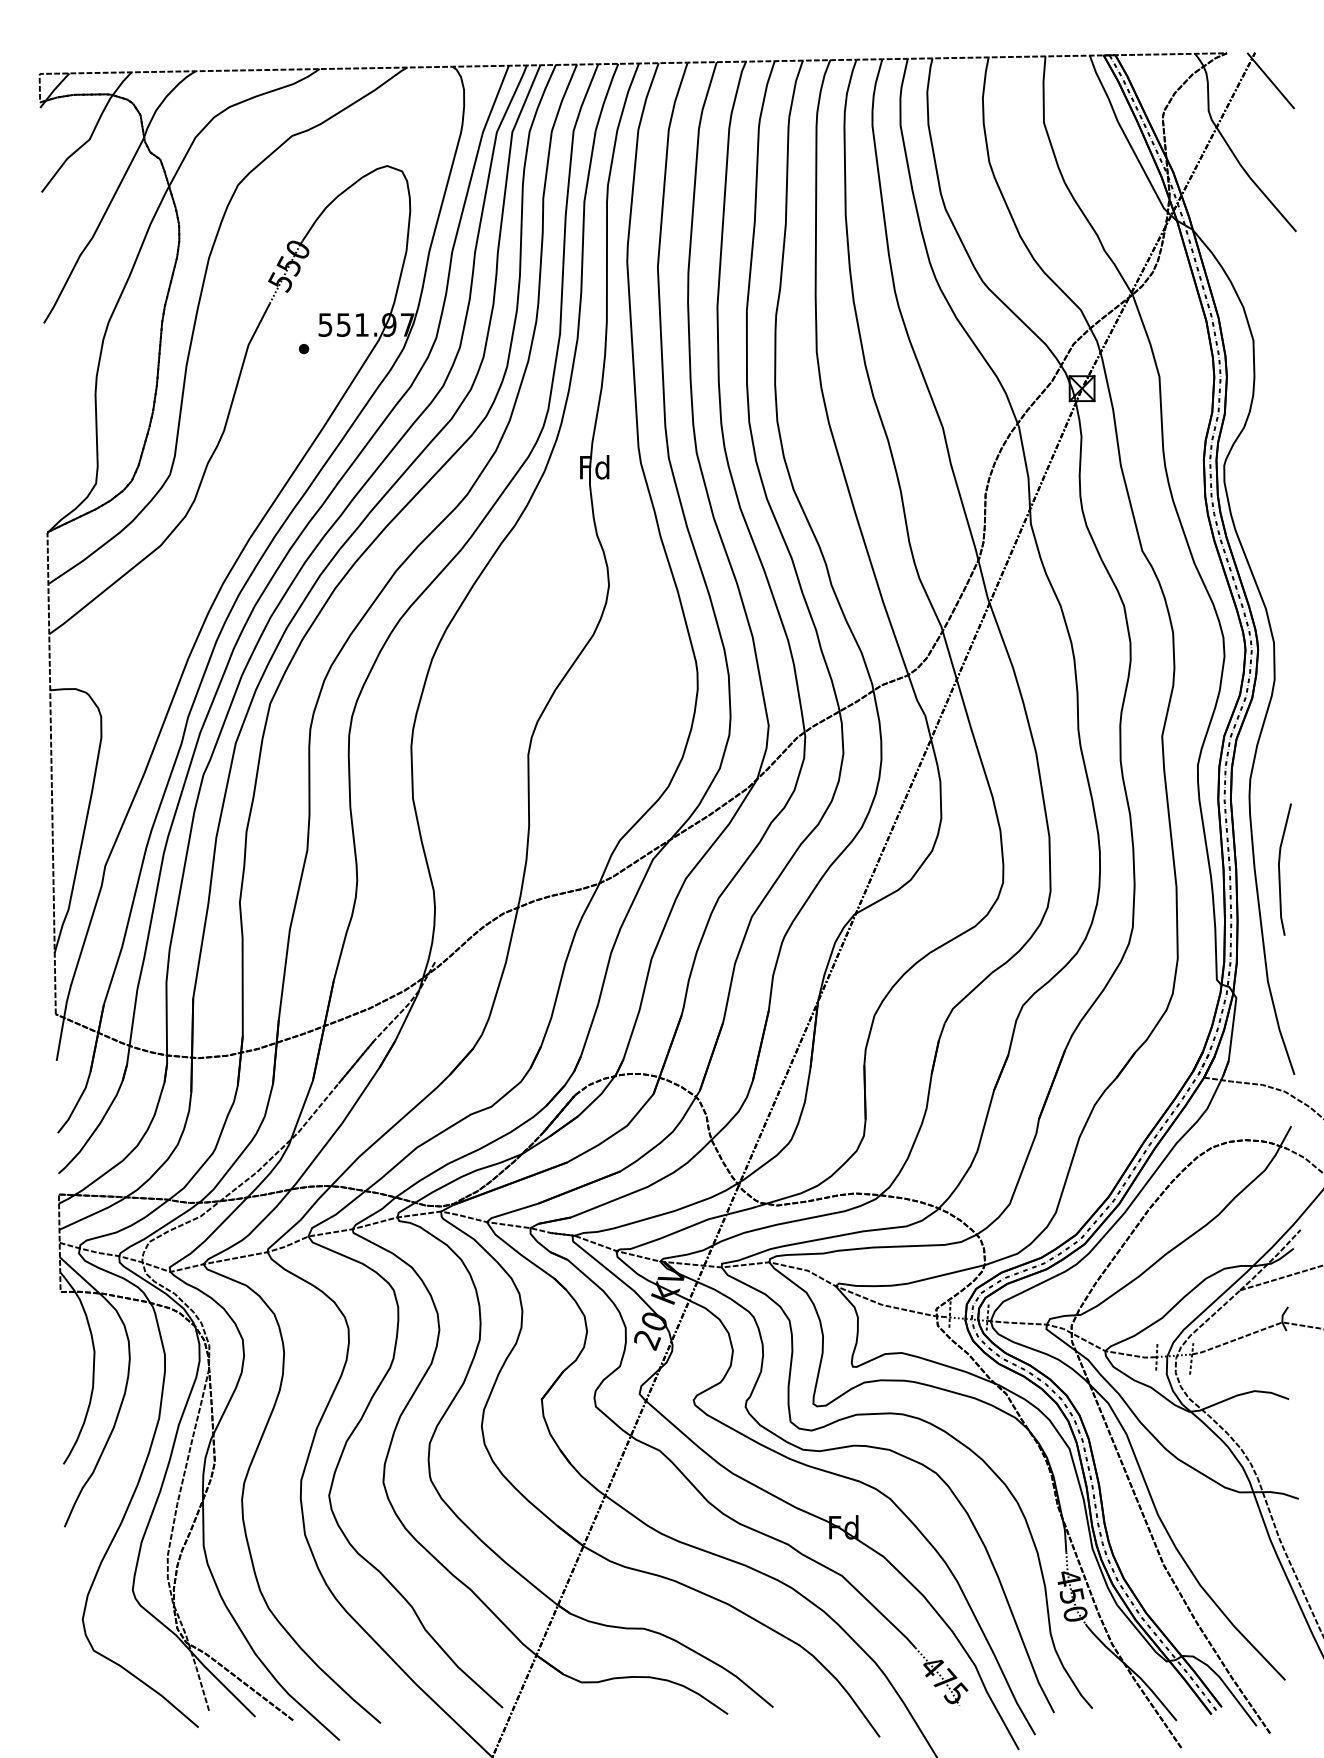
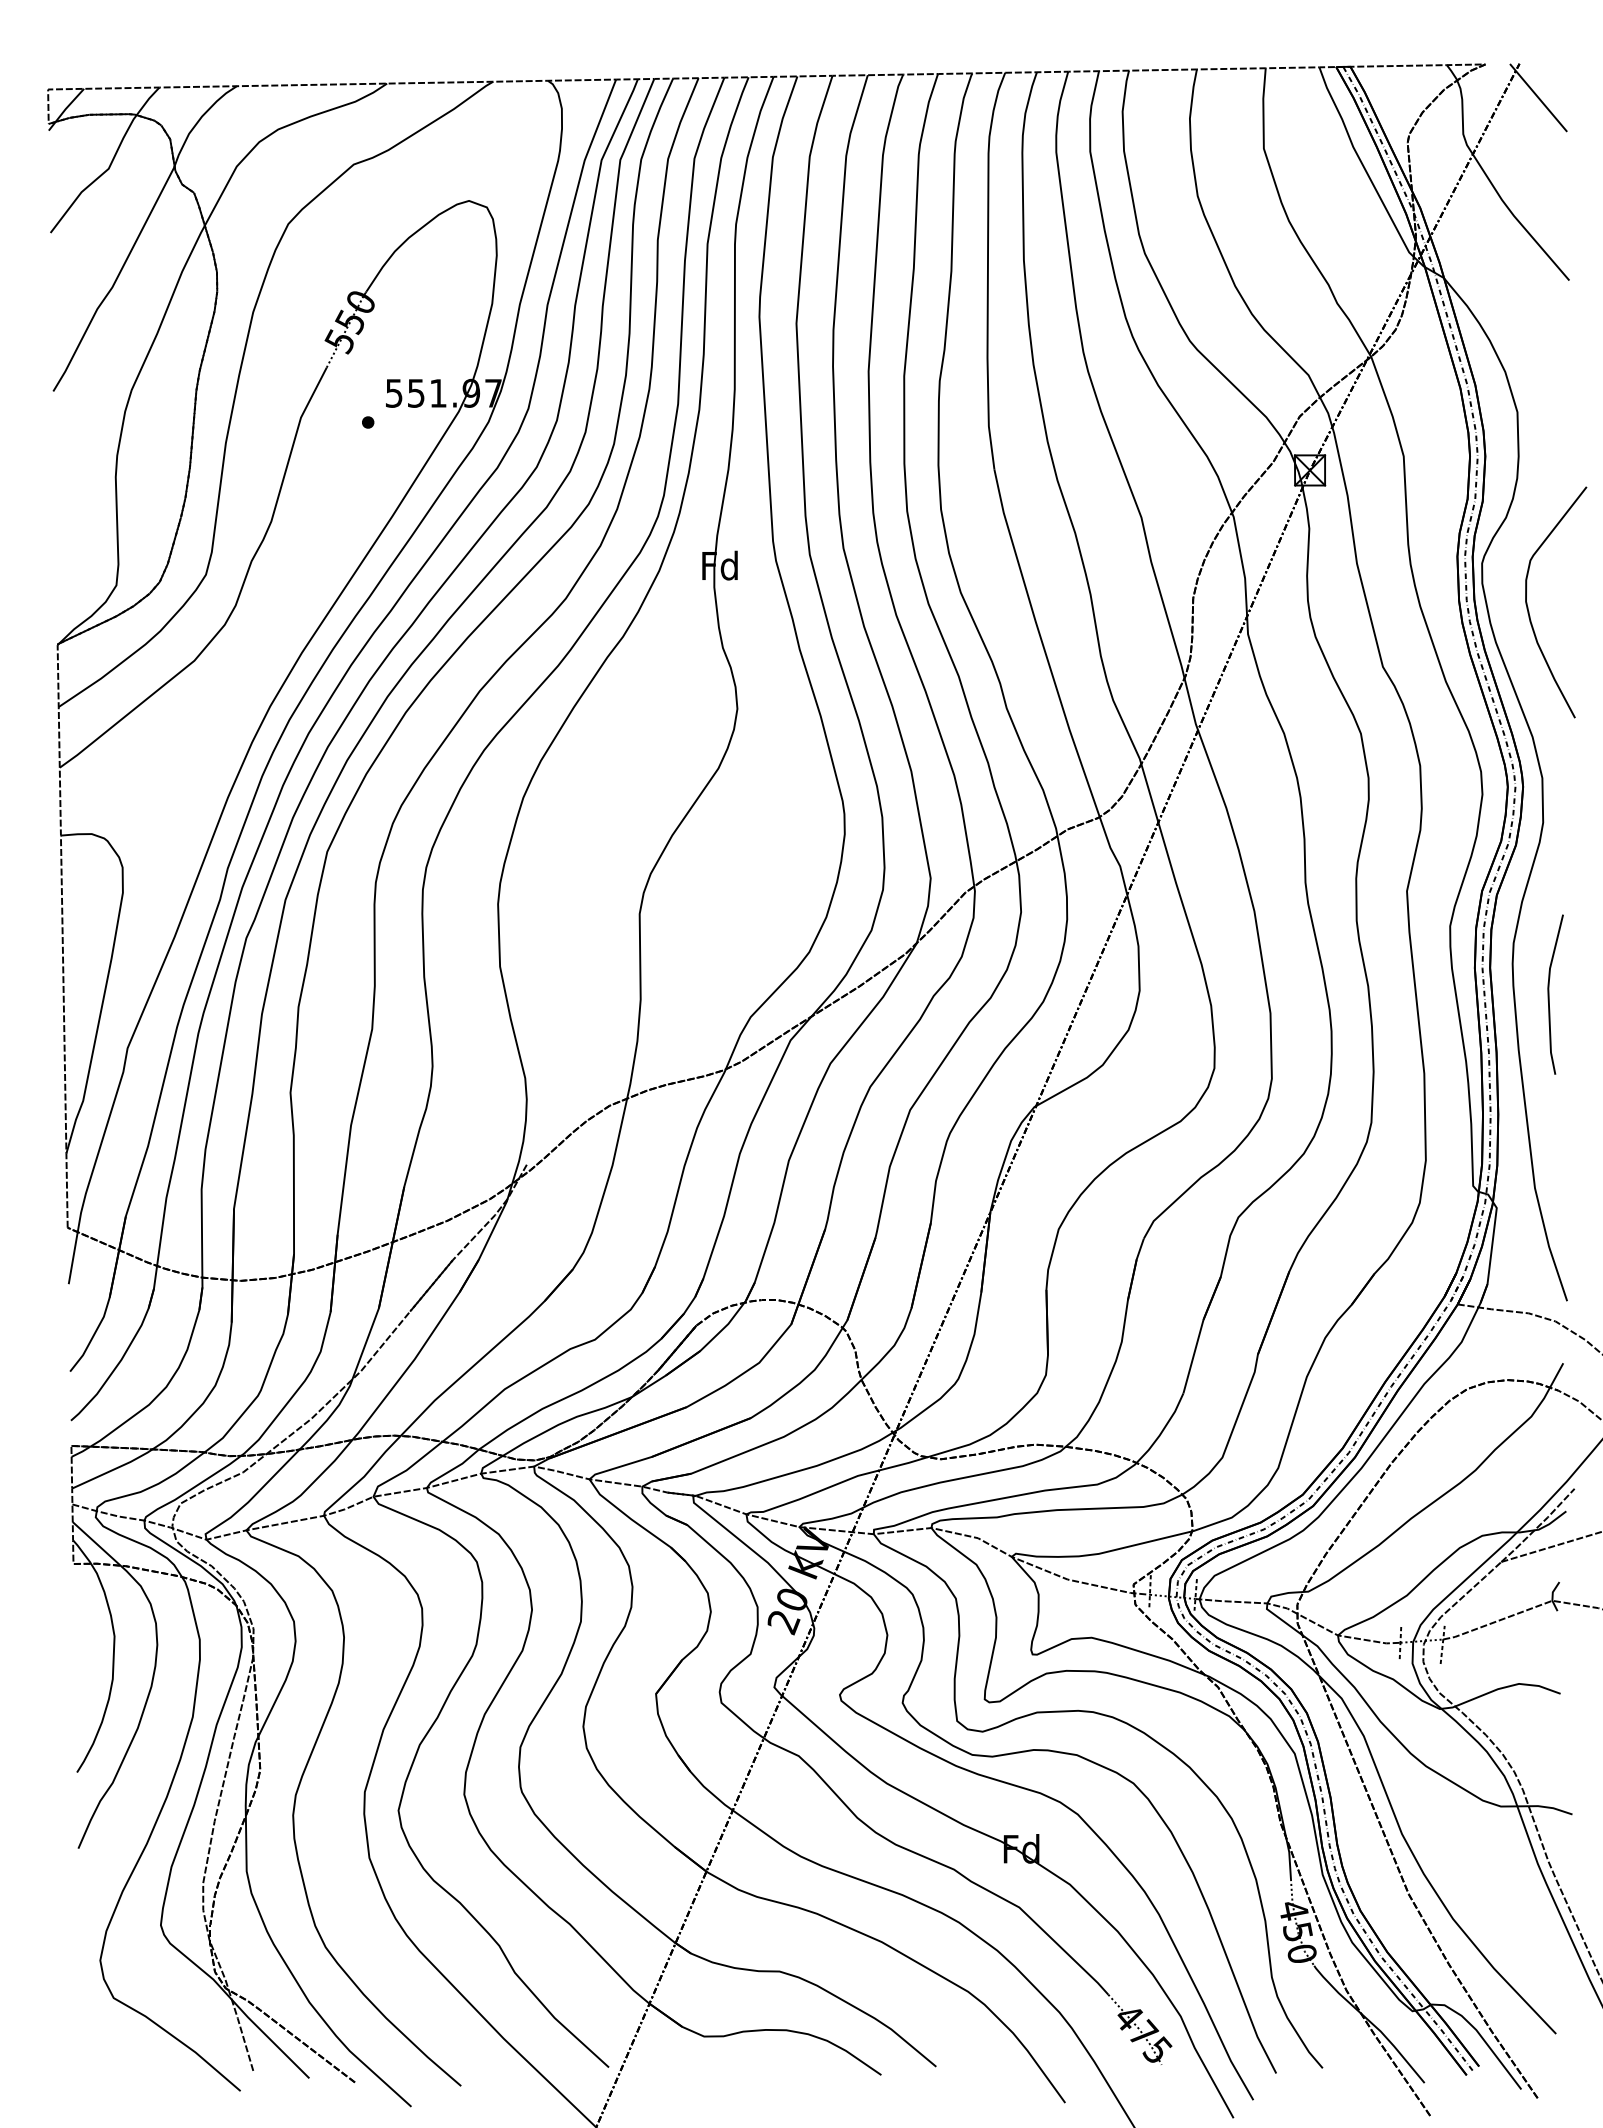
curve: (1262, 501) -> (1528, 606), added
line: (1279, 869) -> (1549, 994), moved

